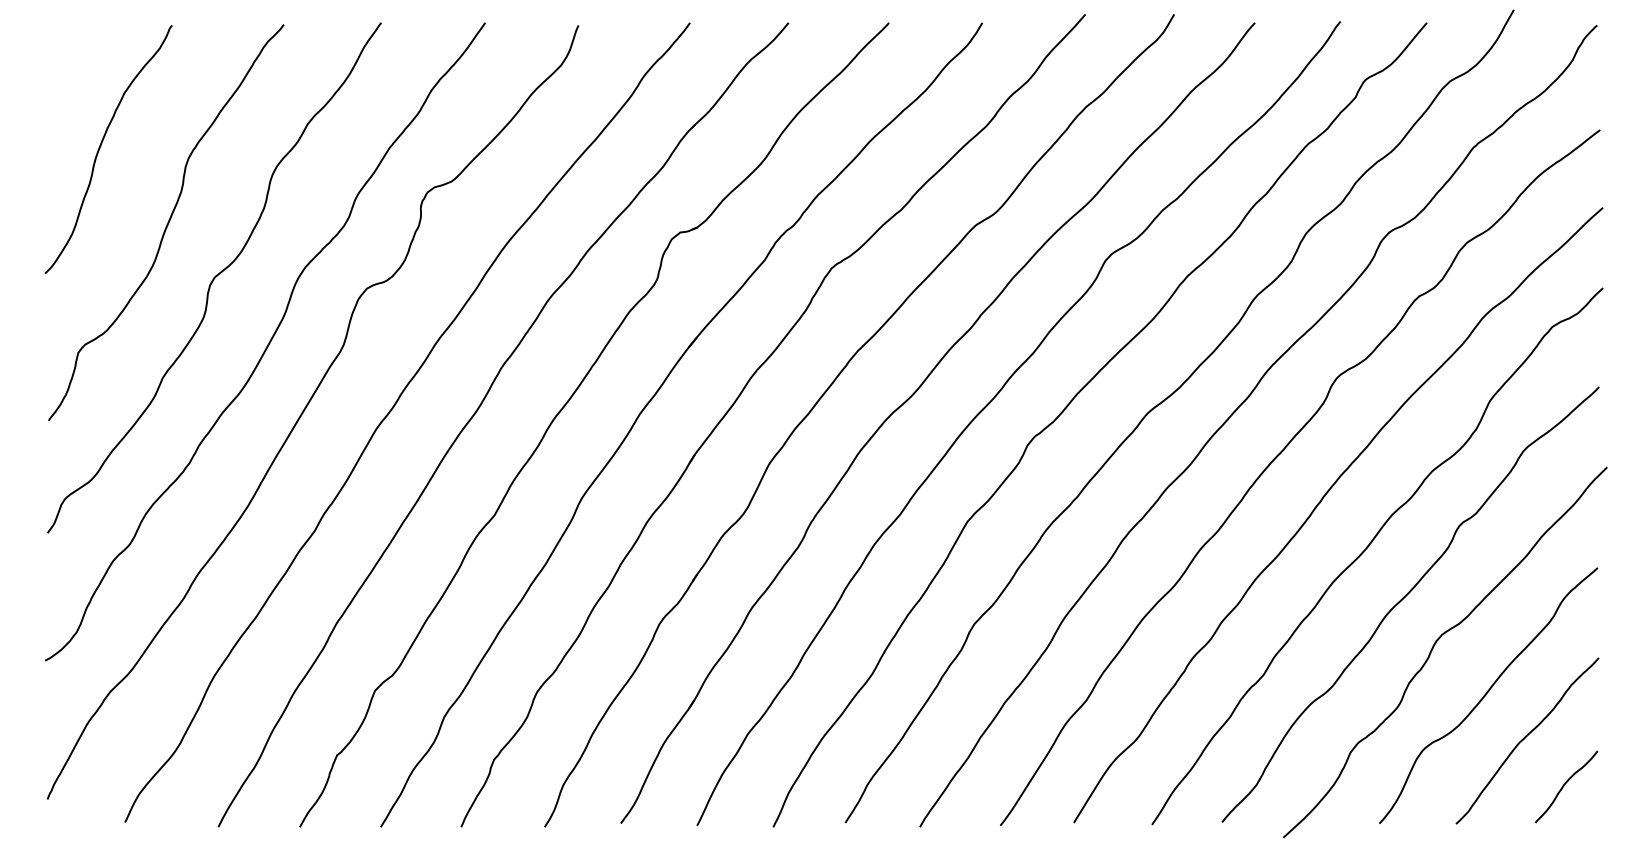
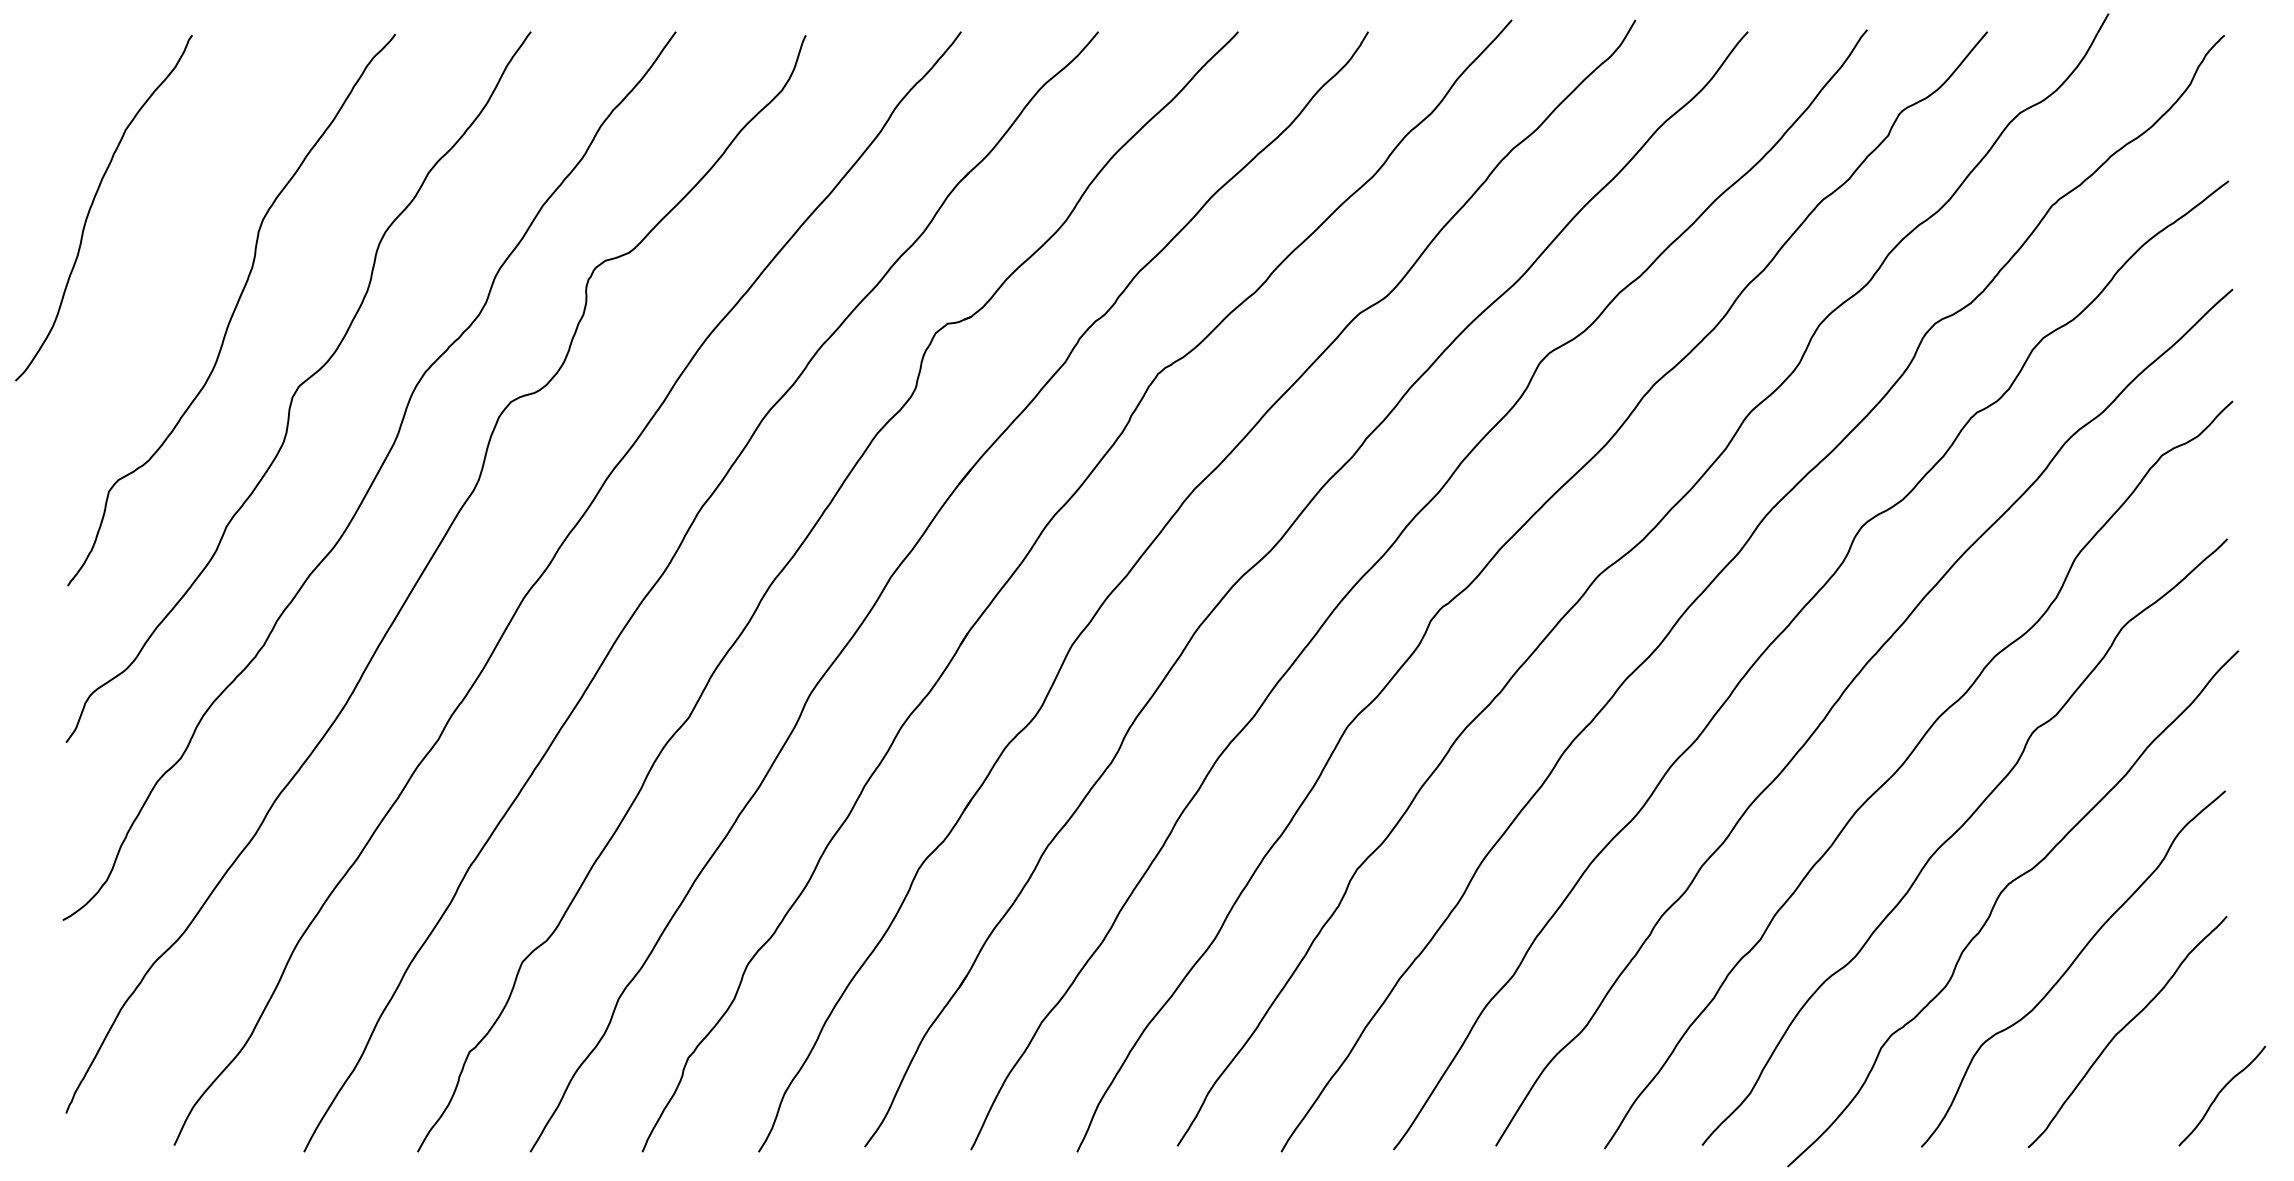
curve: (101, 146) -> (93, 203), moved
curve: (1564, 786) -> (2219, 1095), moved

